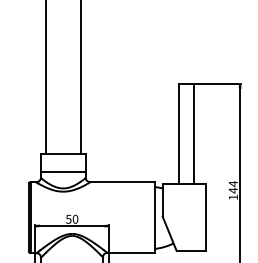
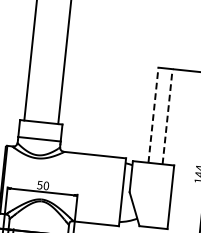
line: (179, 134) -> (153, 115), solid -> dashed
line: (193, 134) -> (167, 116), solid -> dashed

